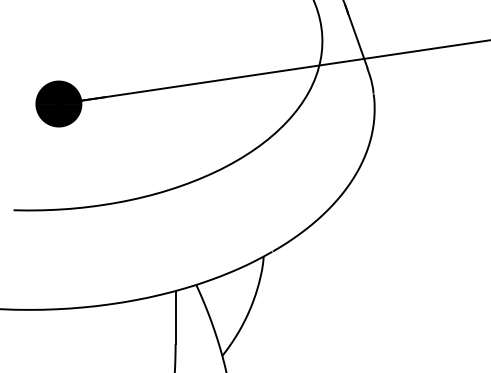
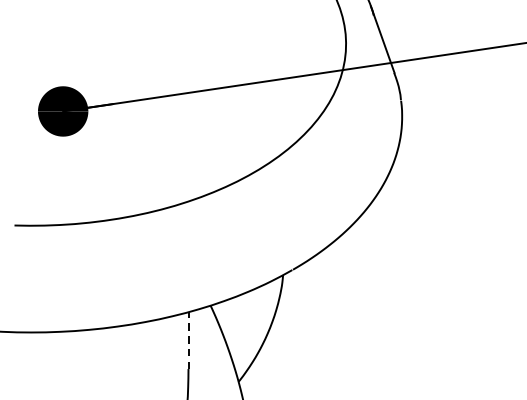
line: (175, 317) -> (188, 340), solid -> dashed

